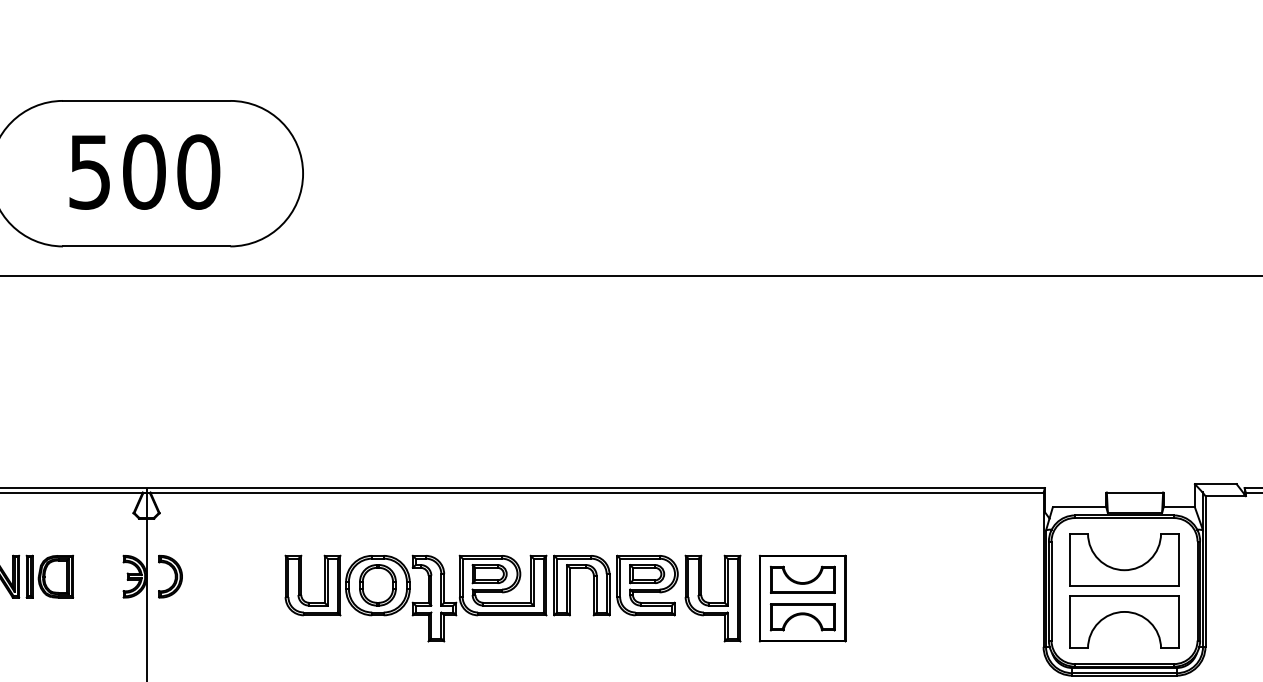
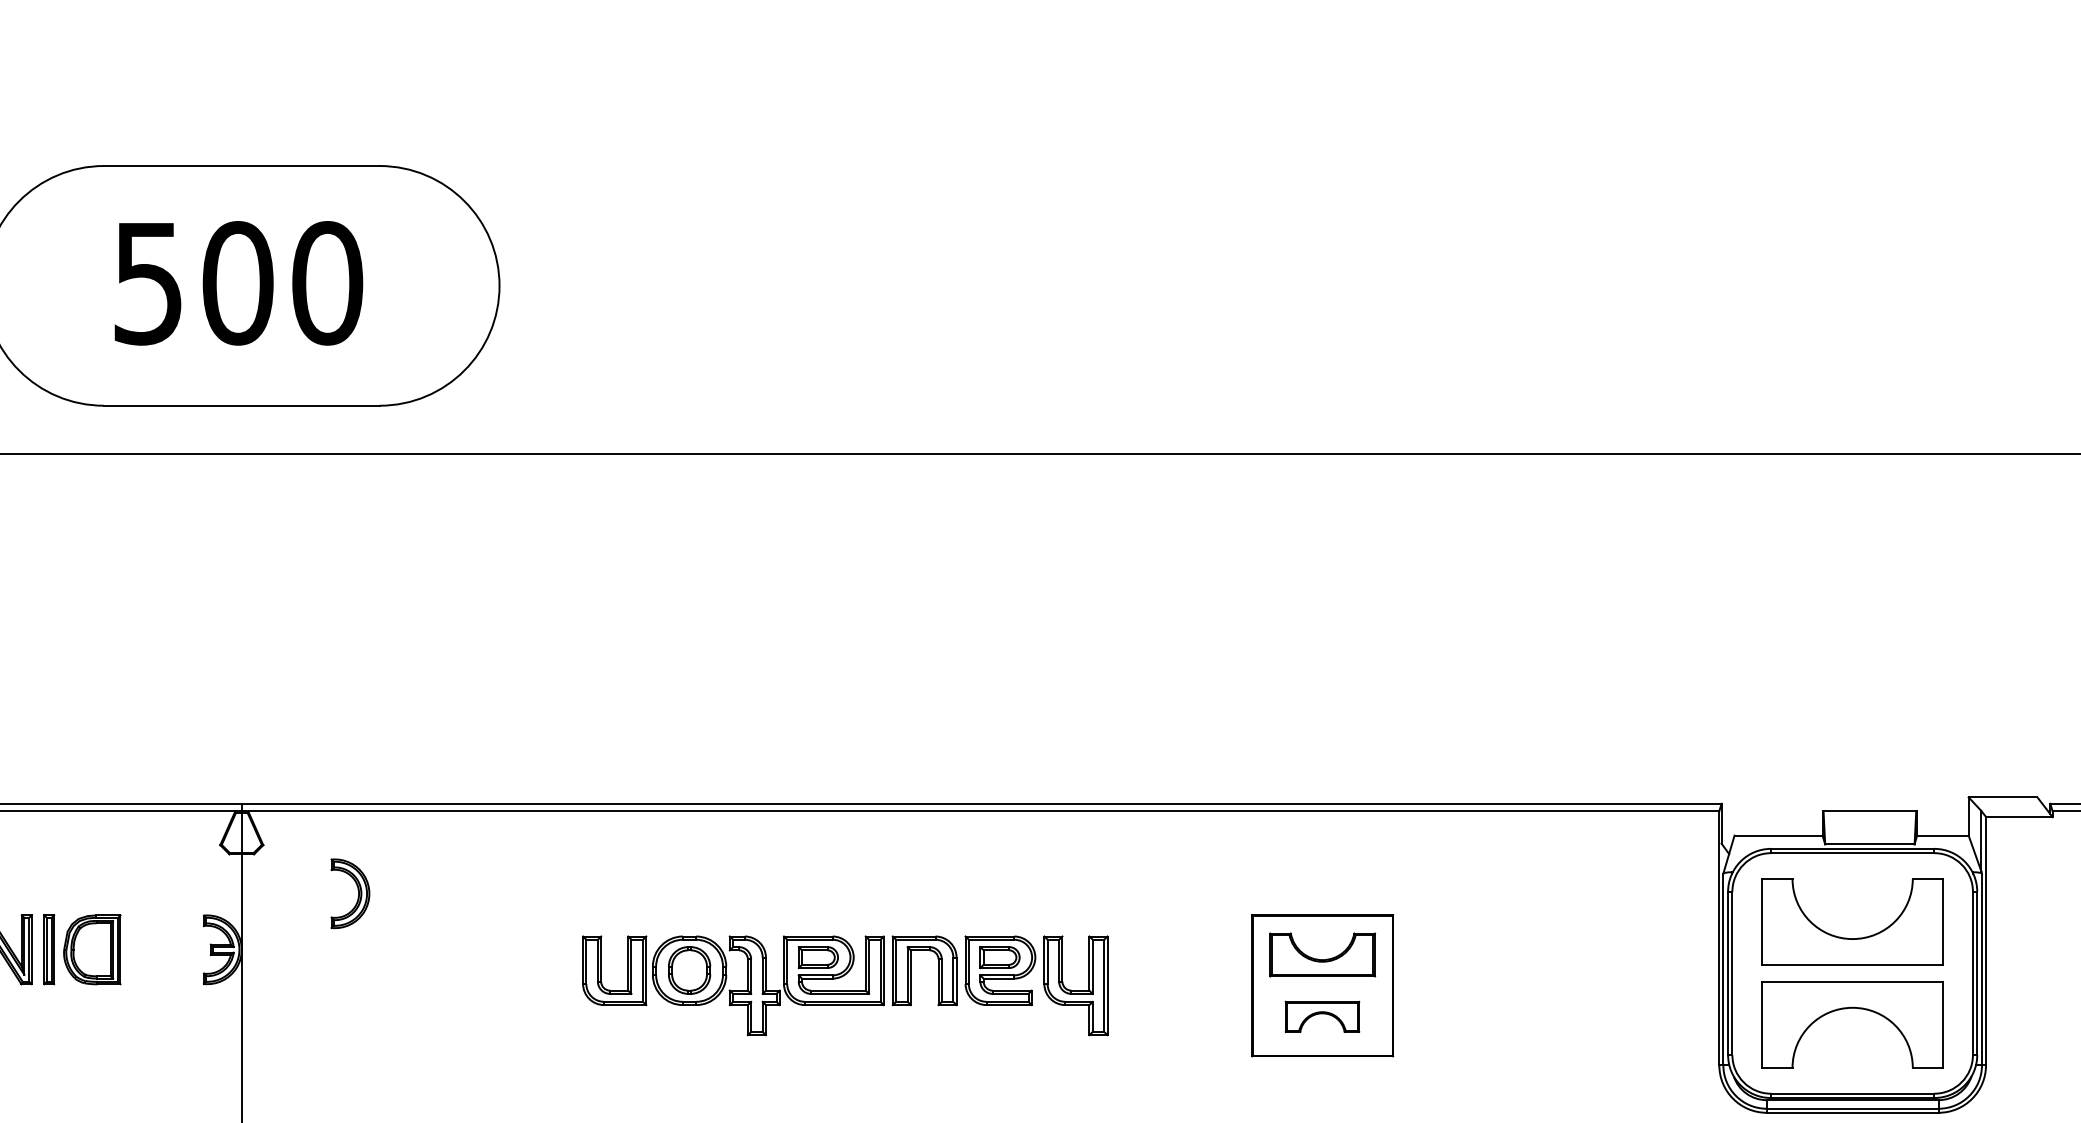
part: (170, 576) -> (350, 893), moved
part: (512, 598) -> (844, 985), size x0.7
part: (802, 617) -> (1322, 1016), size x0.7

